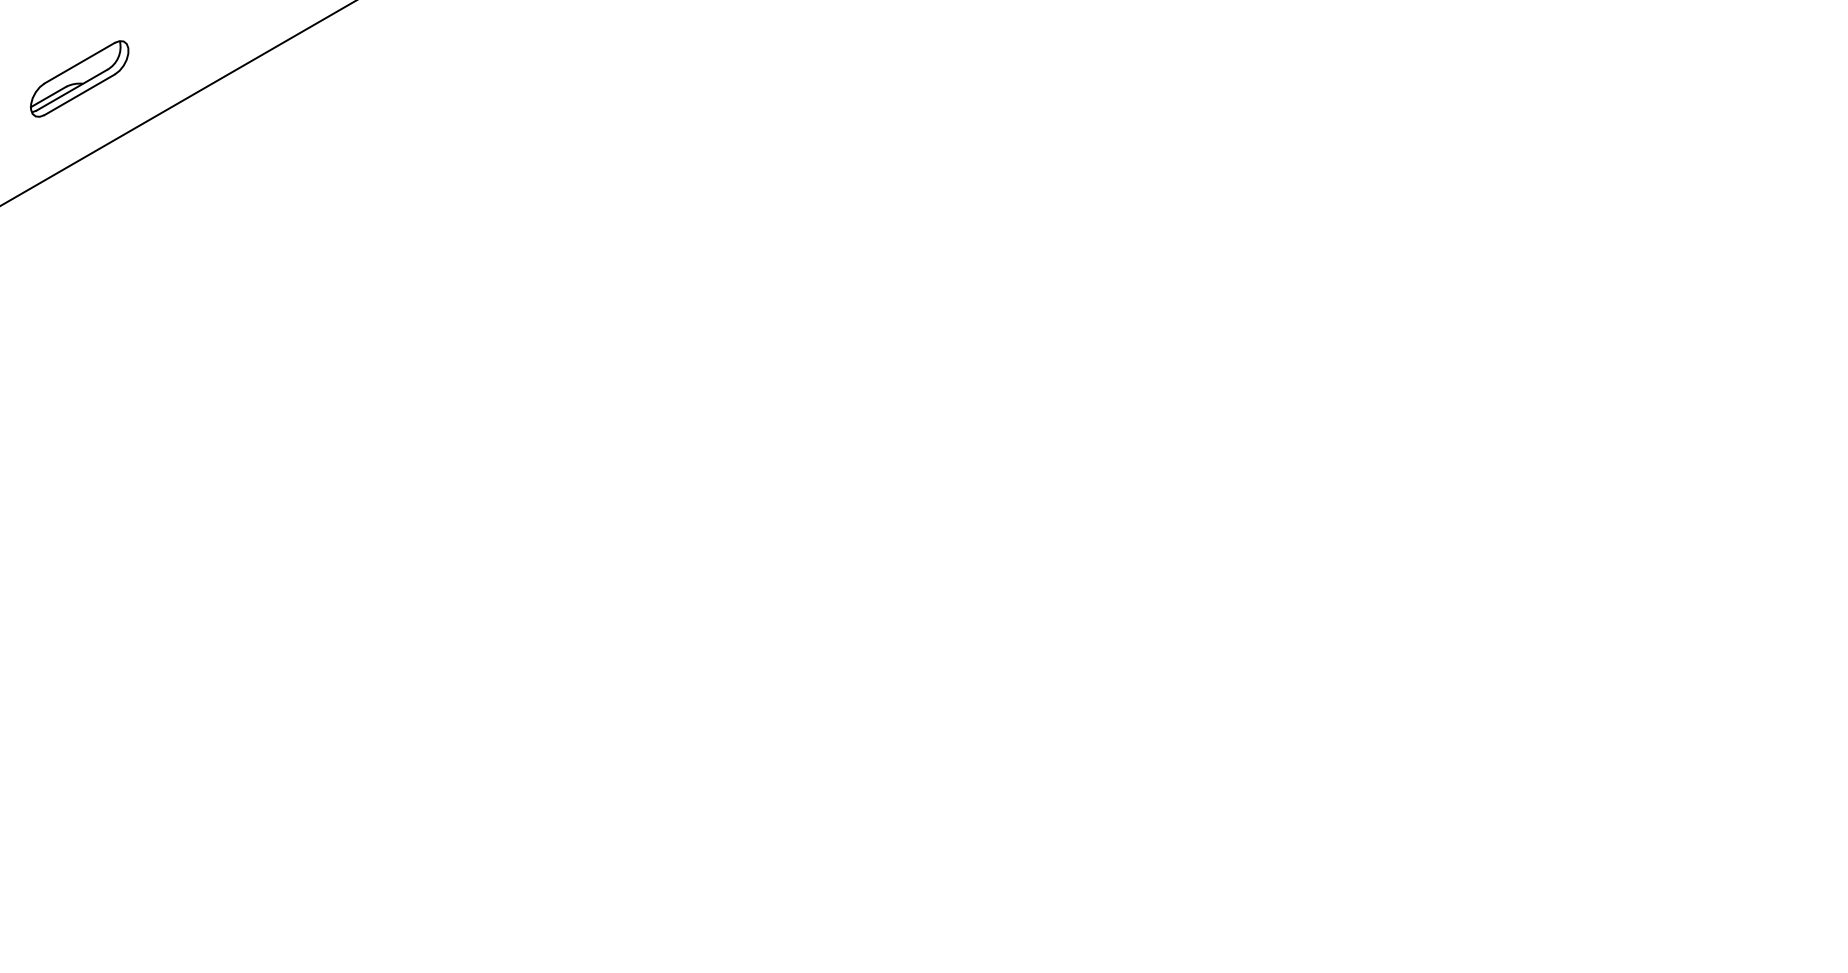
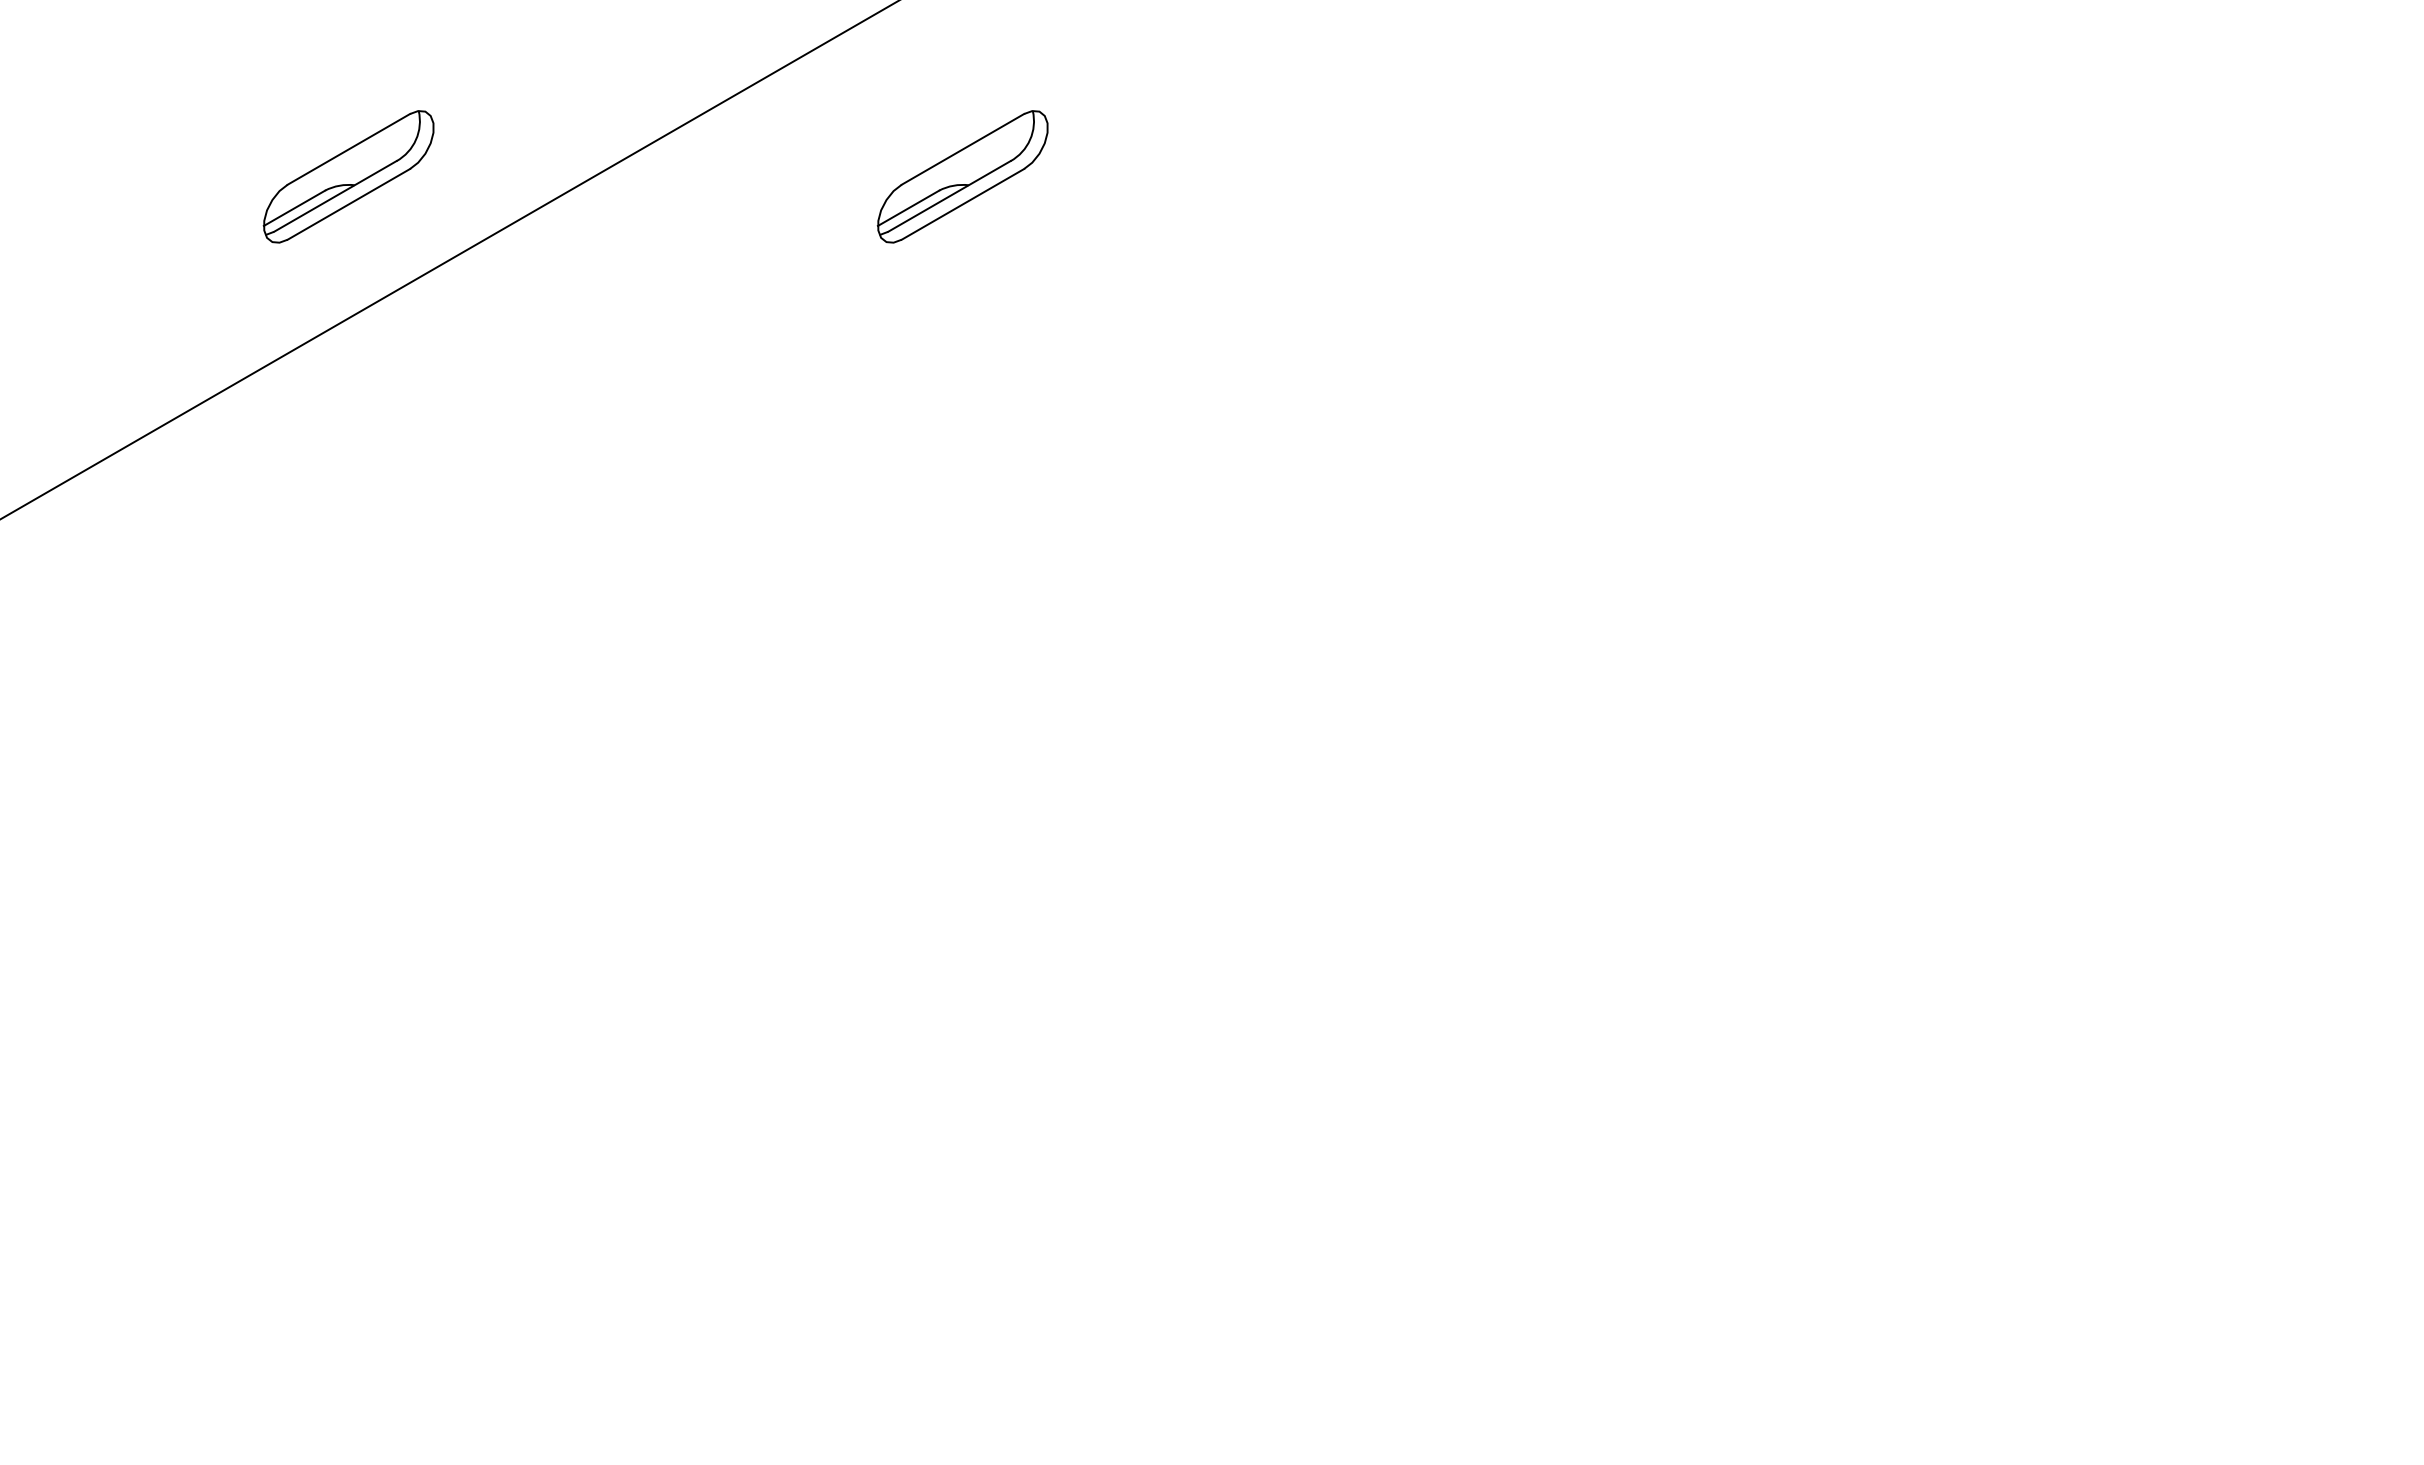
part: (432, 78) -> (962, 176), added

